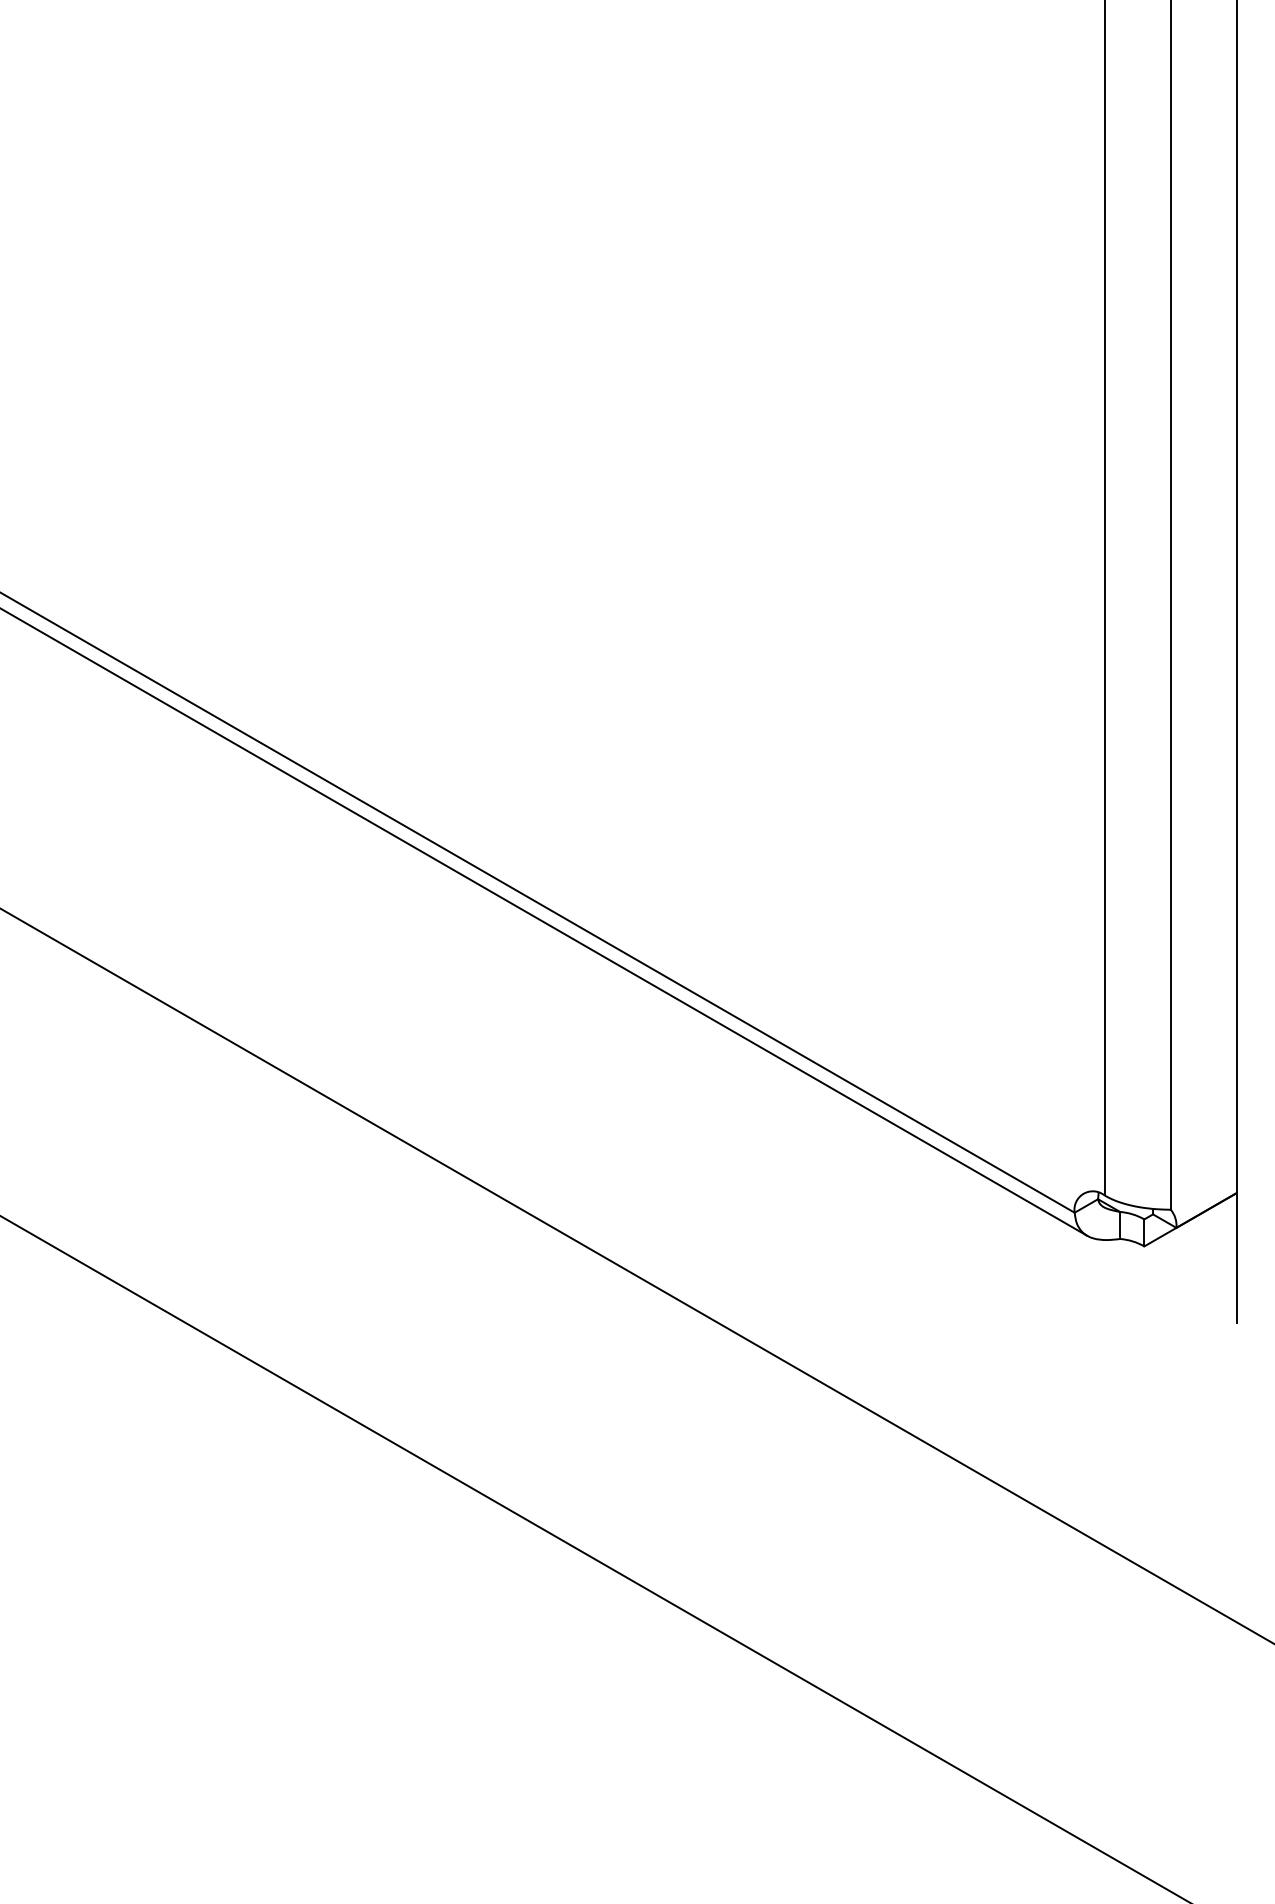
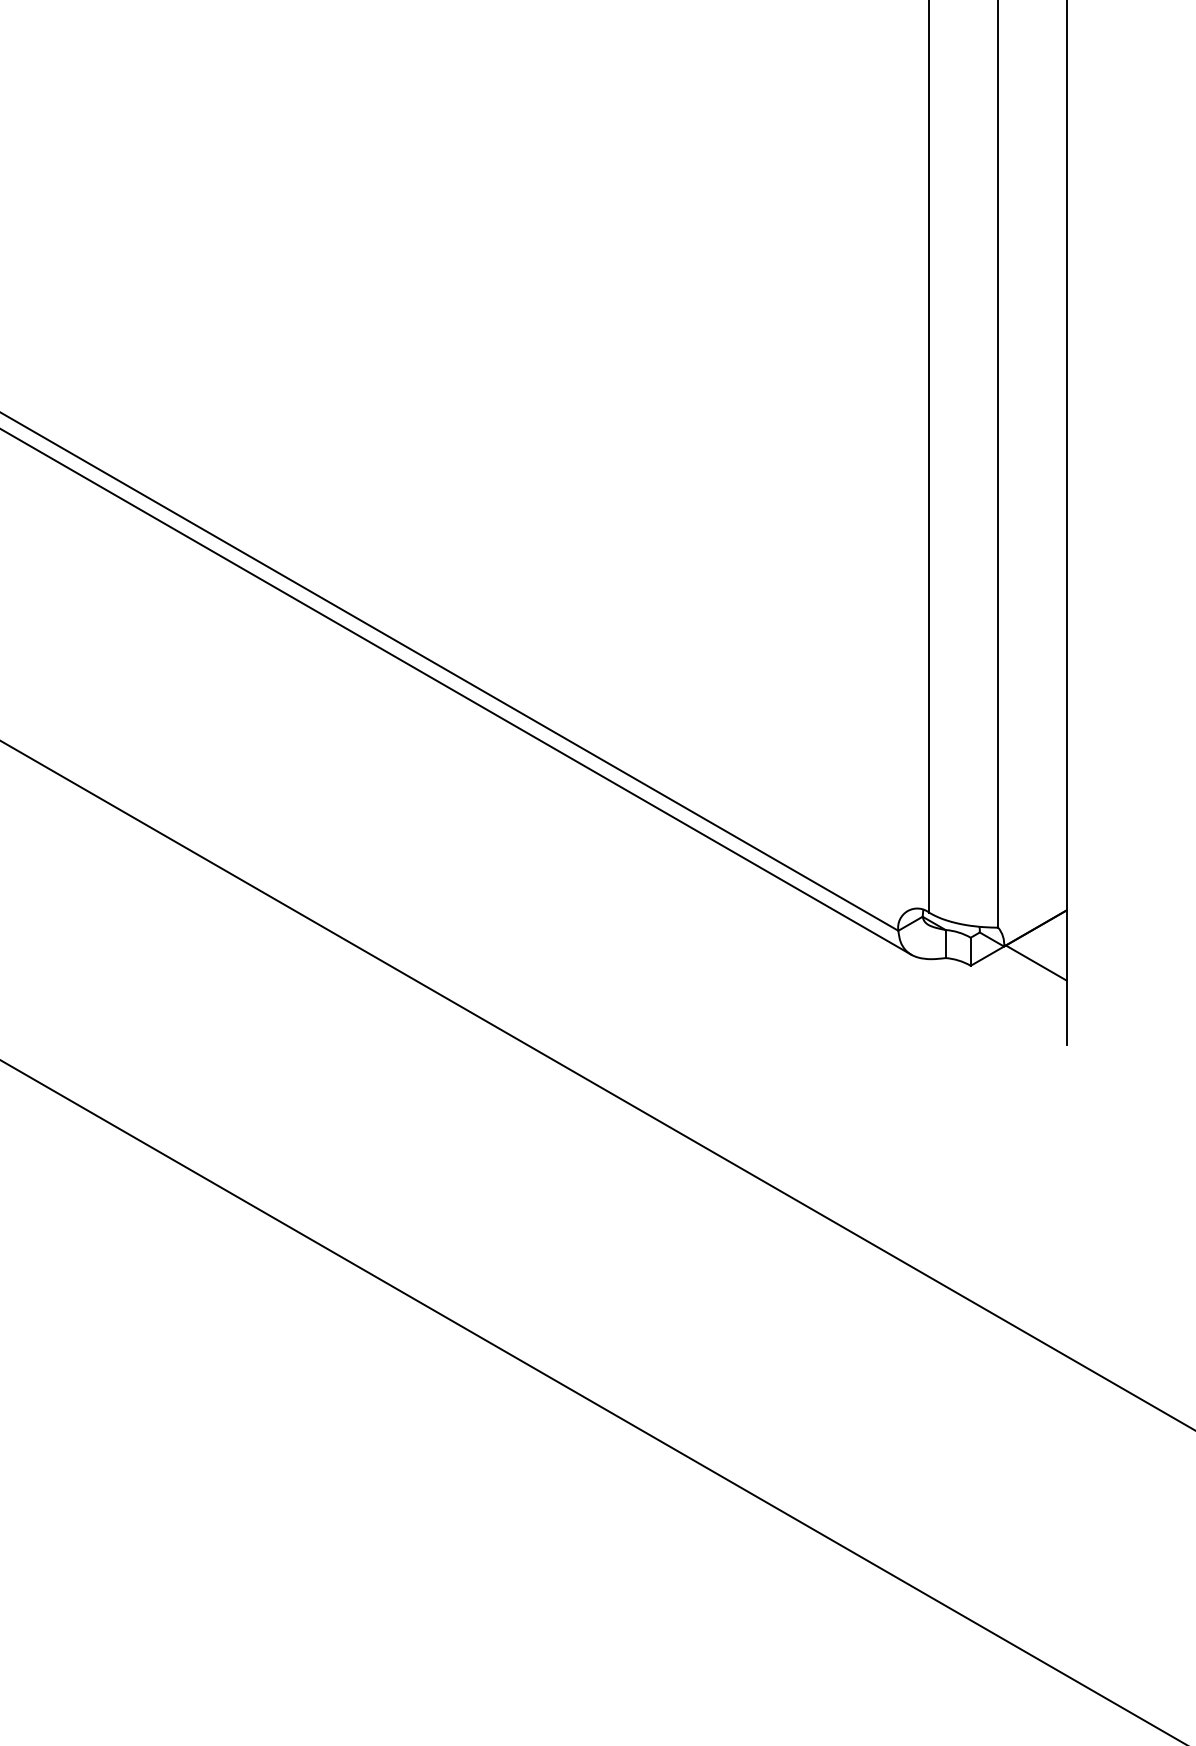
line: (1207, 1243) -> (1036, 962), added

